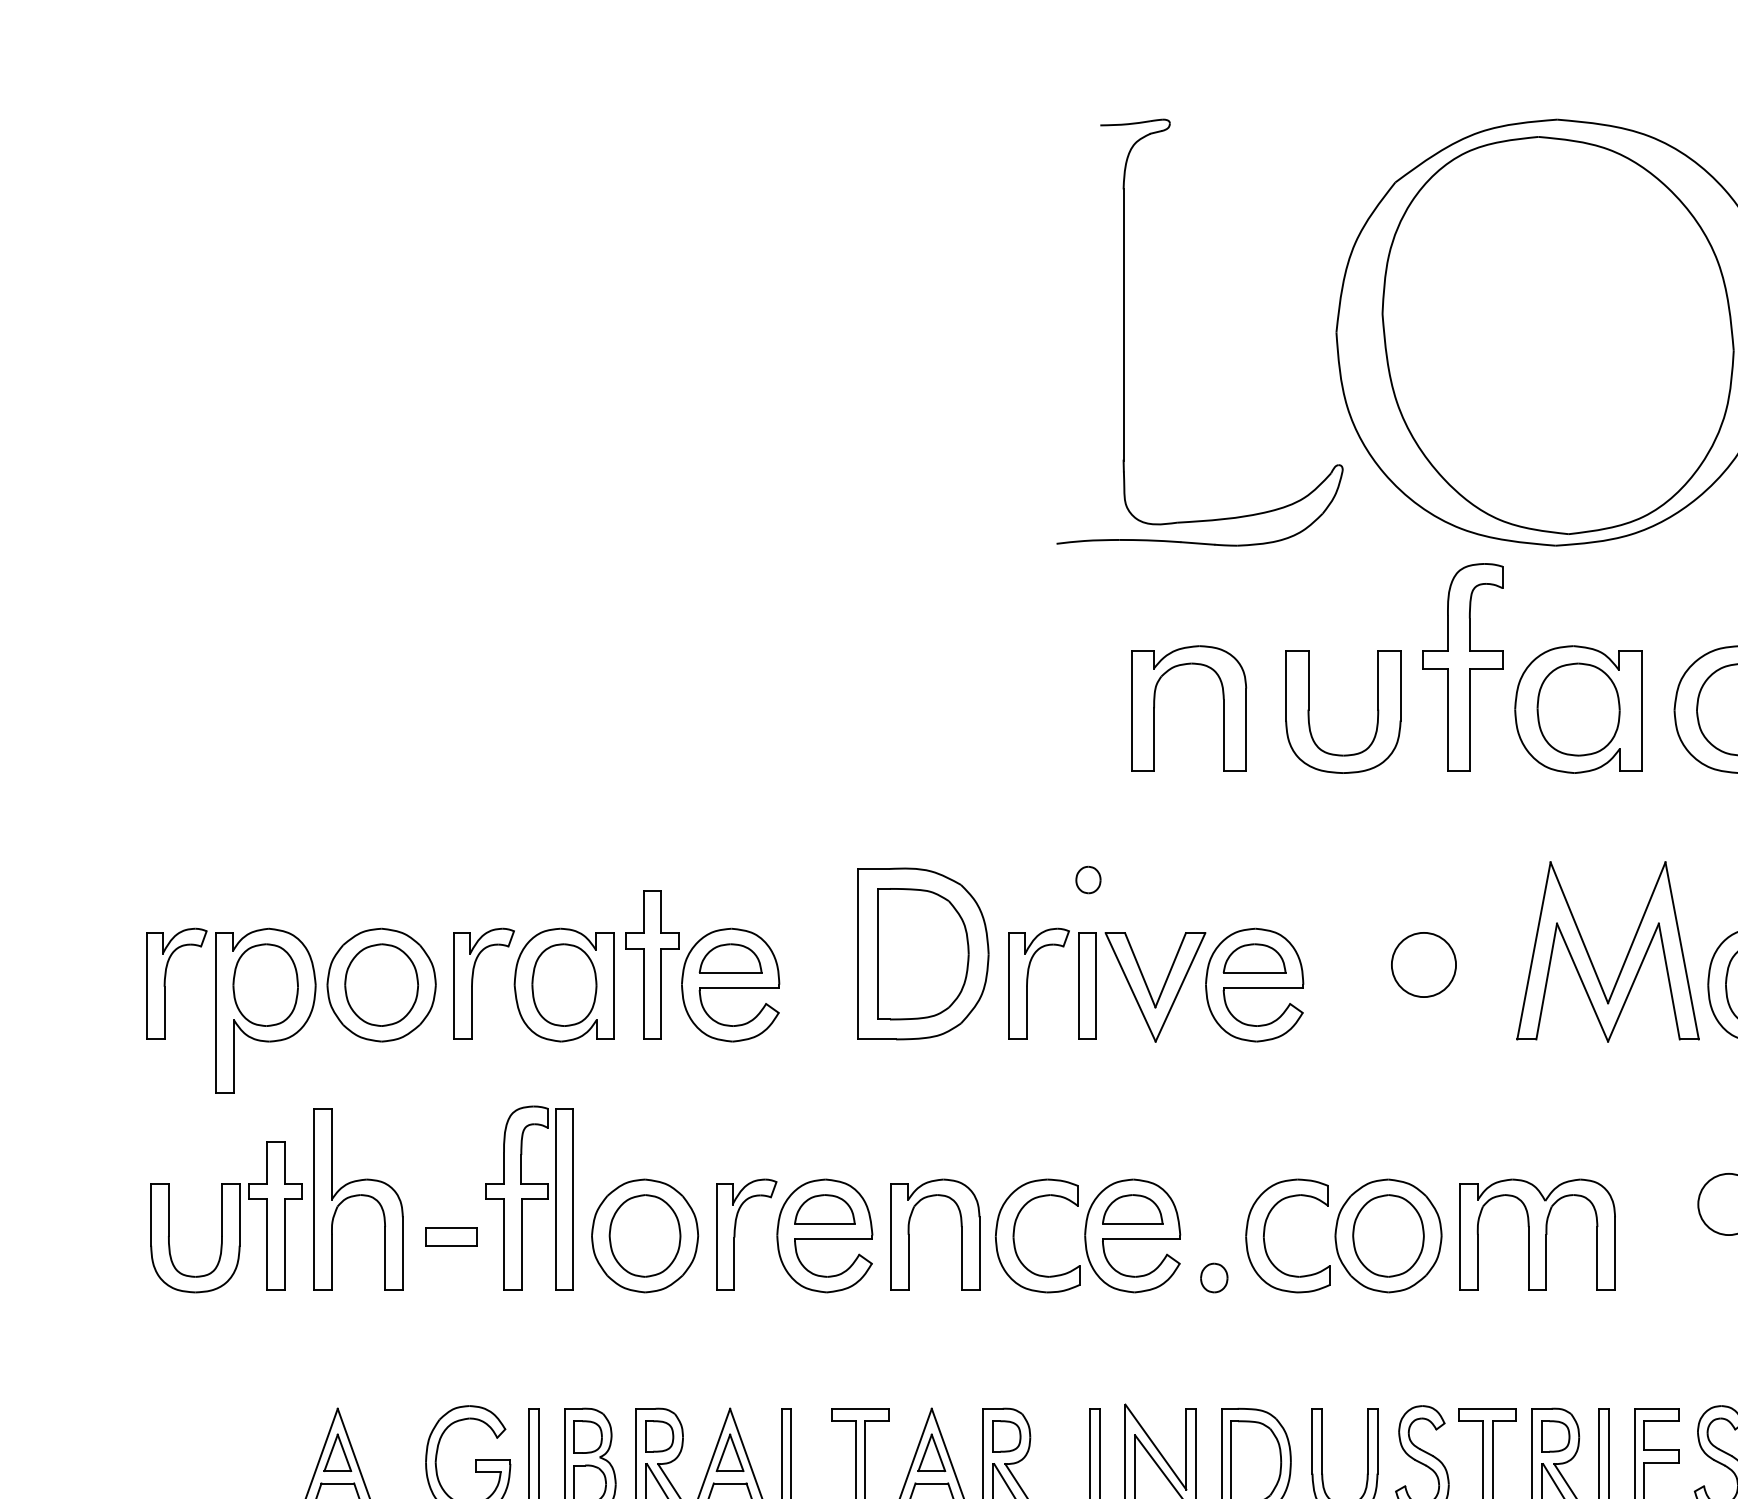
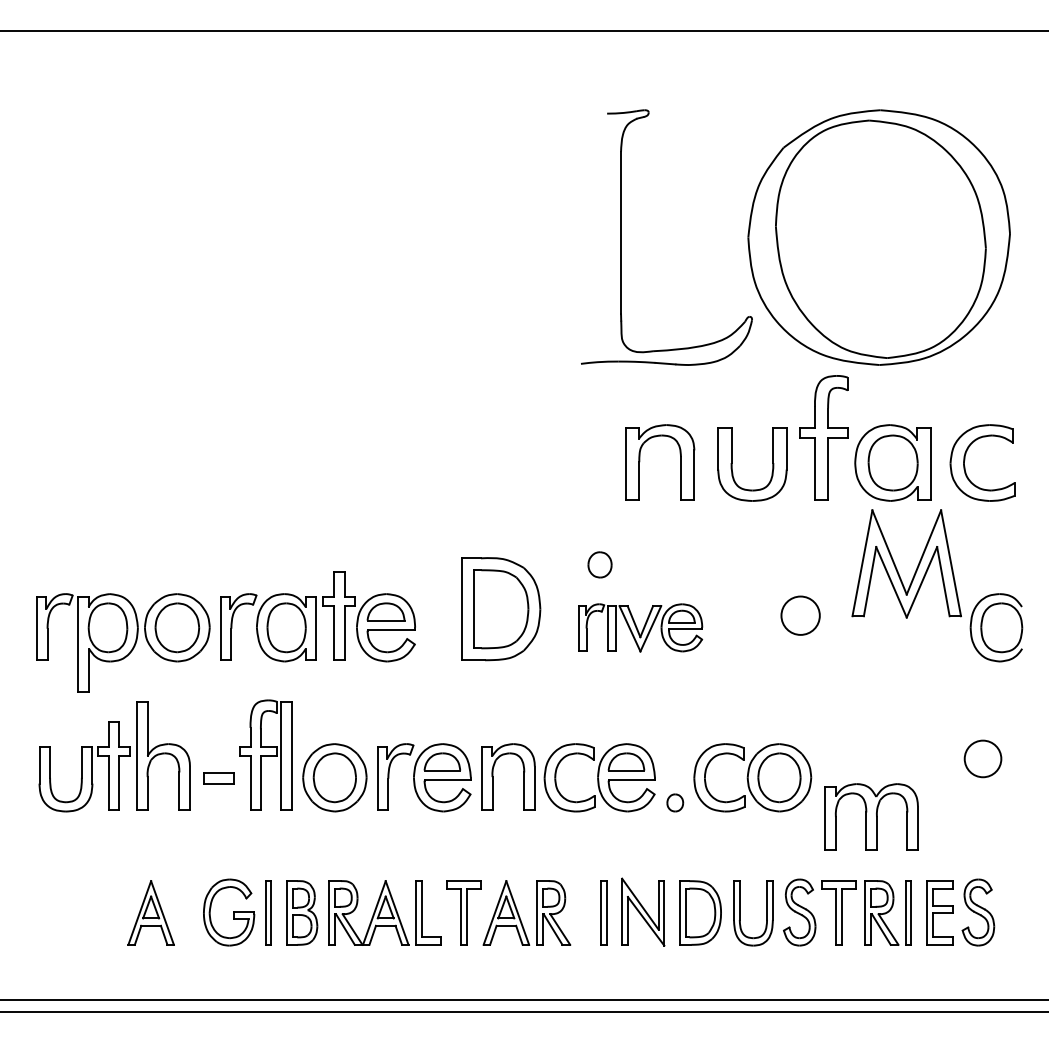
part: (1087, 879) -> (599, 564), size x1.6
part: (1592, 959) -> (897, 568), moved
part: (1156, 984) -> (640, 627), size x0.7
part: (1537, 1233) -> (871, 816), moved

